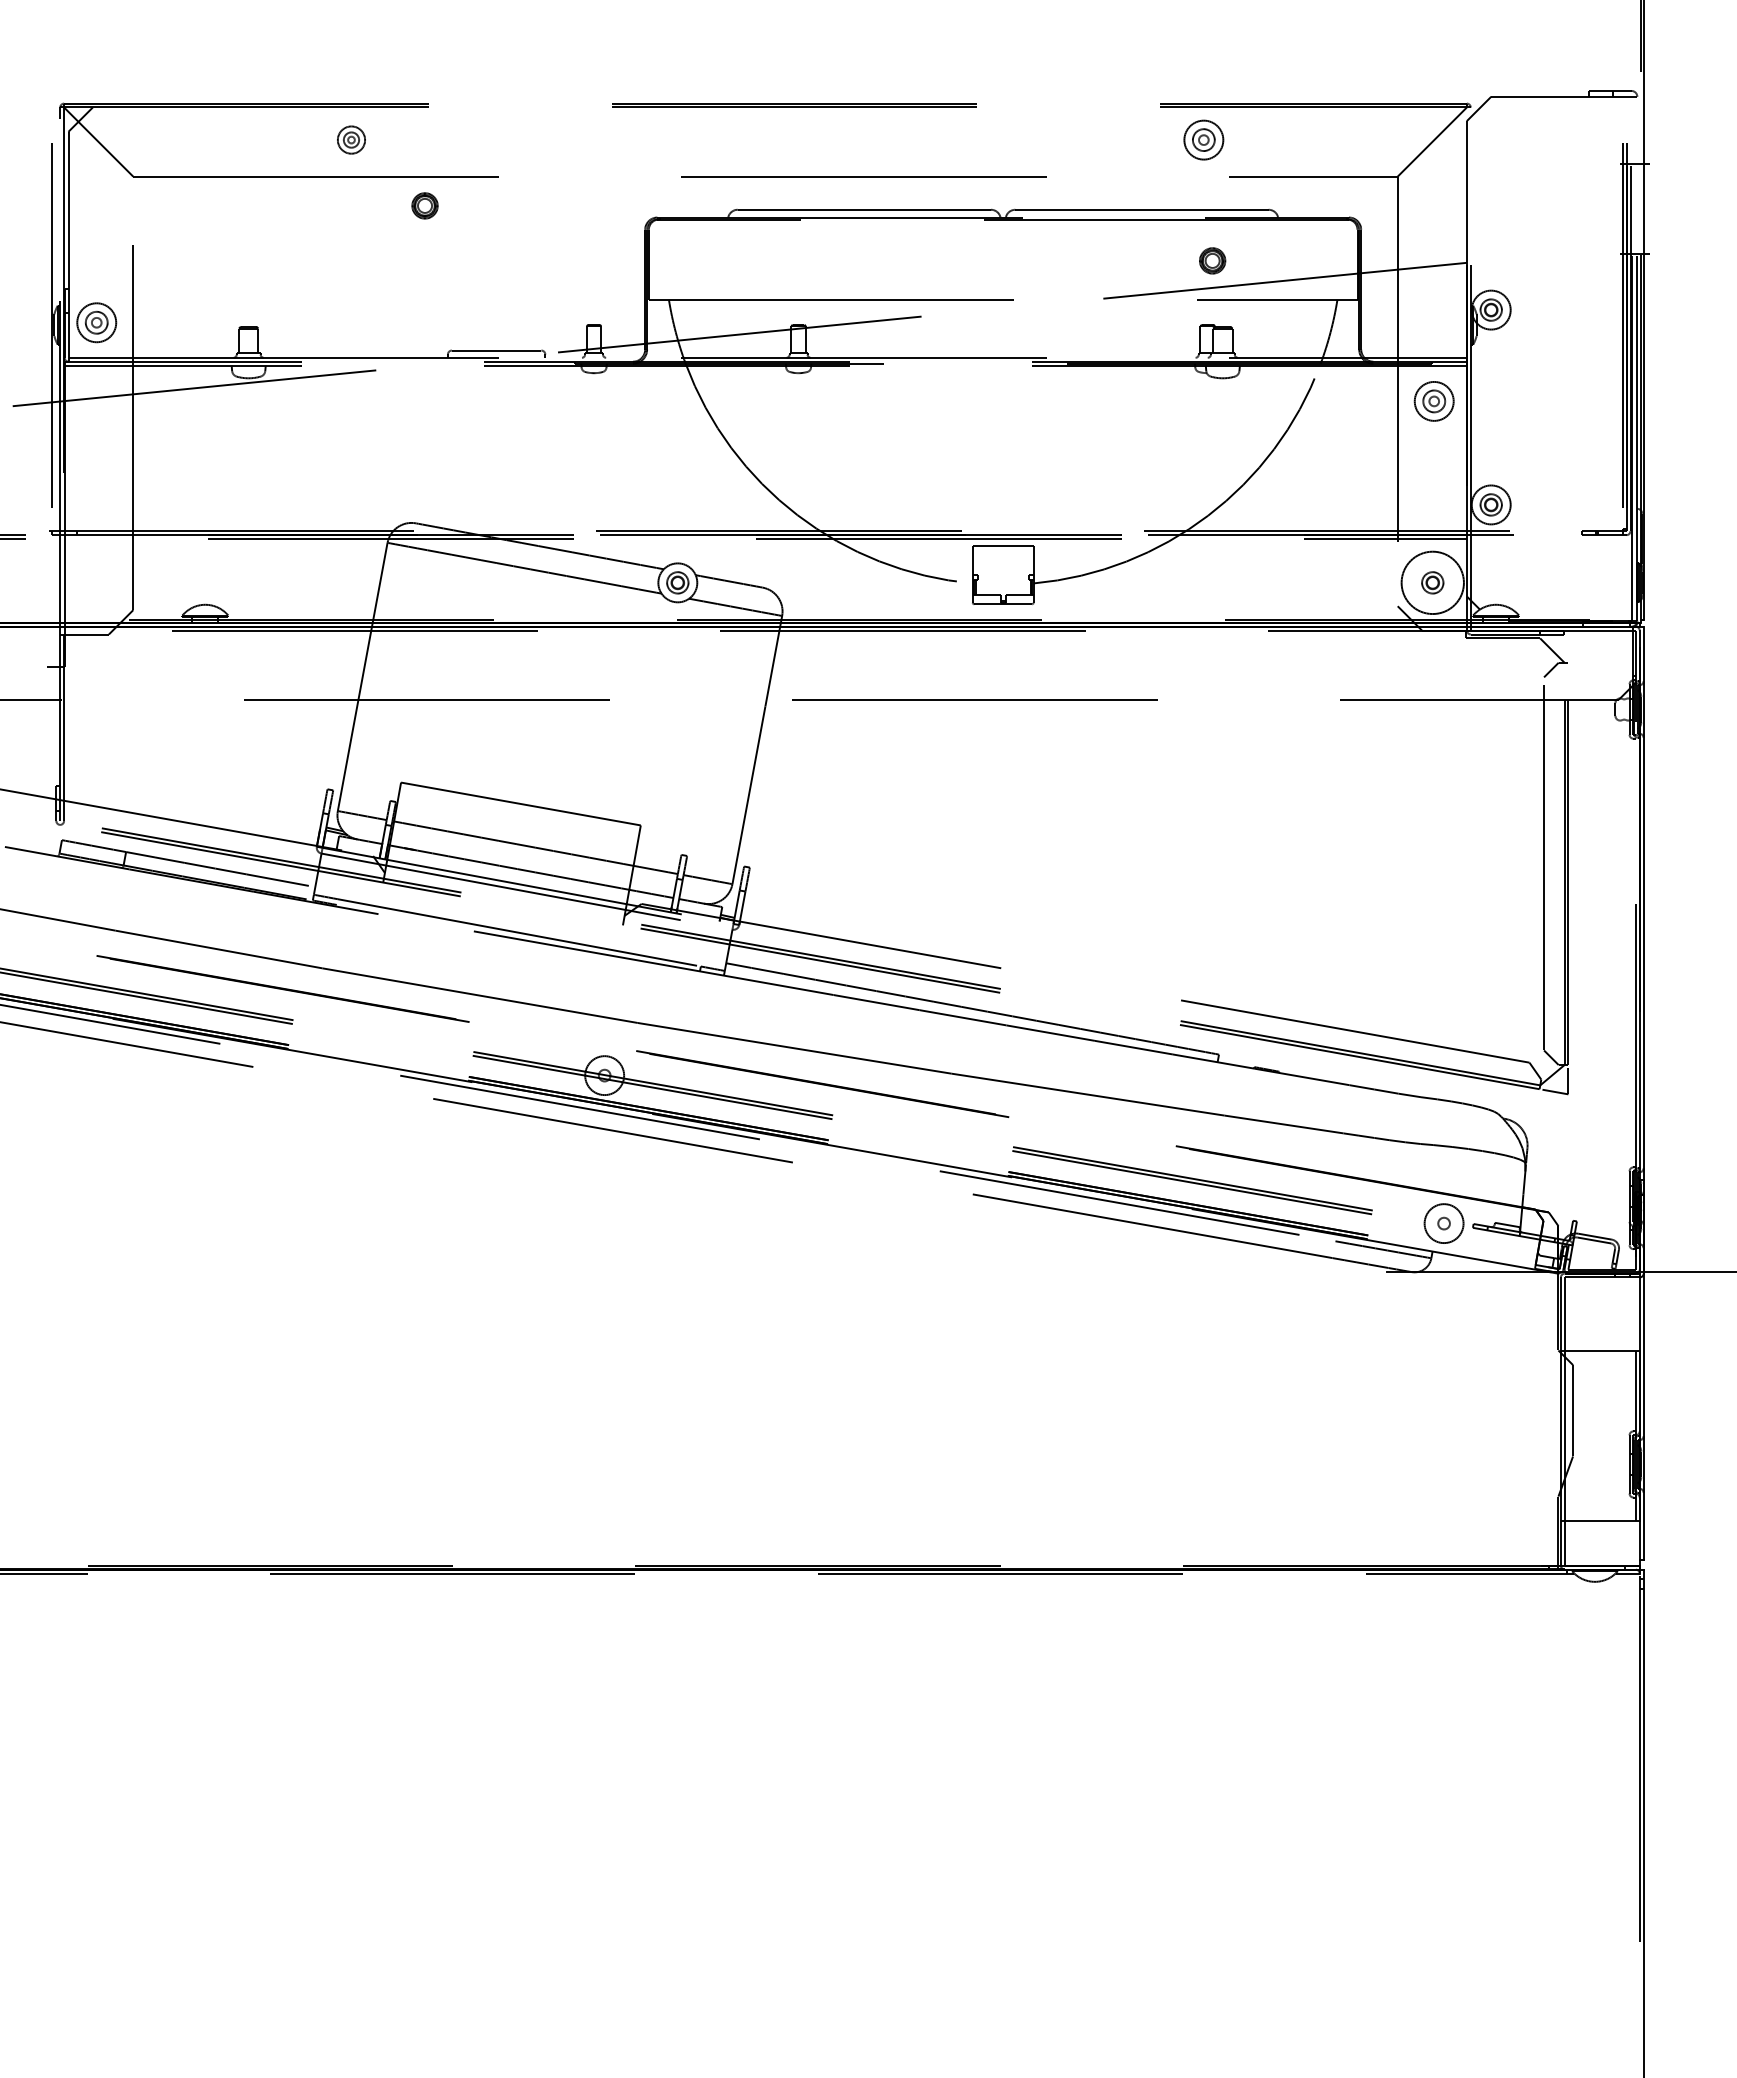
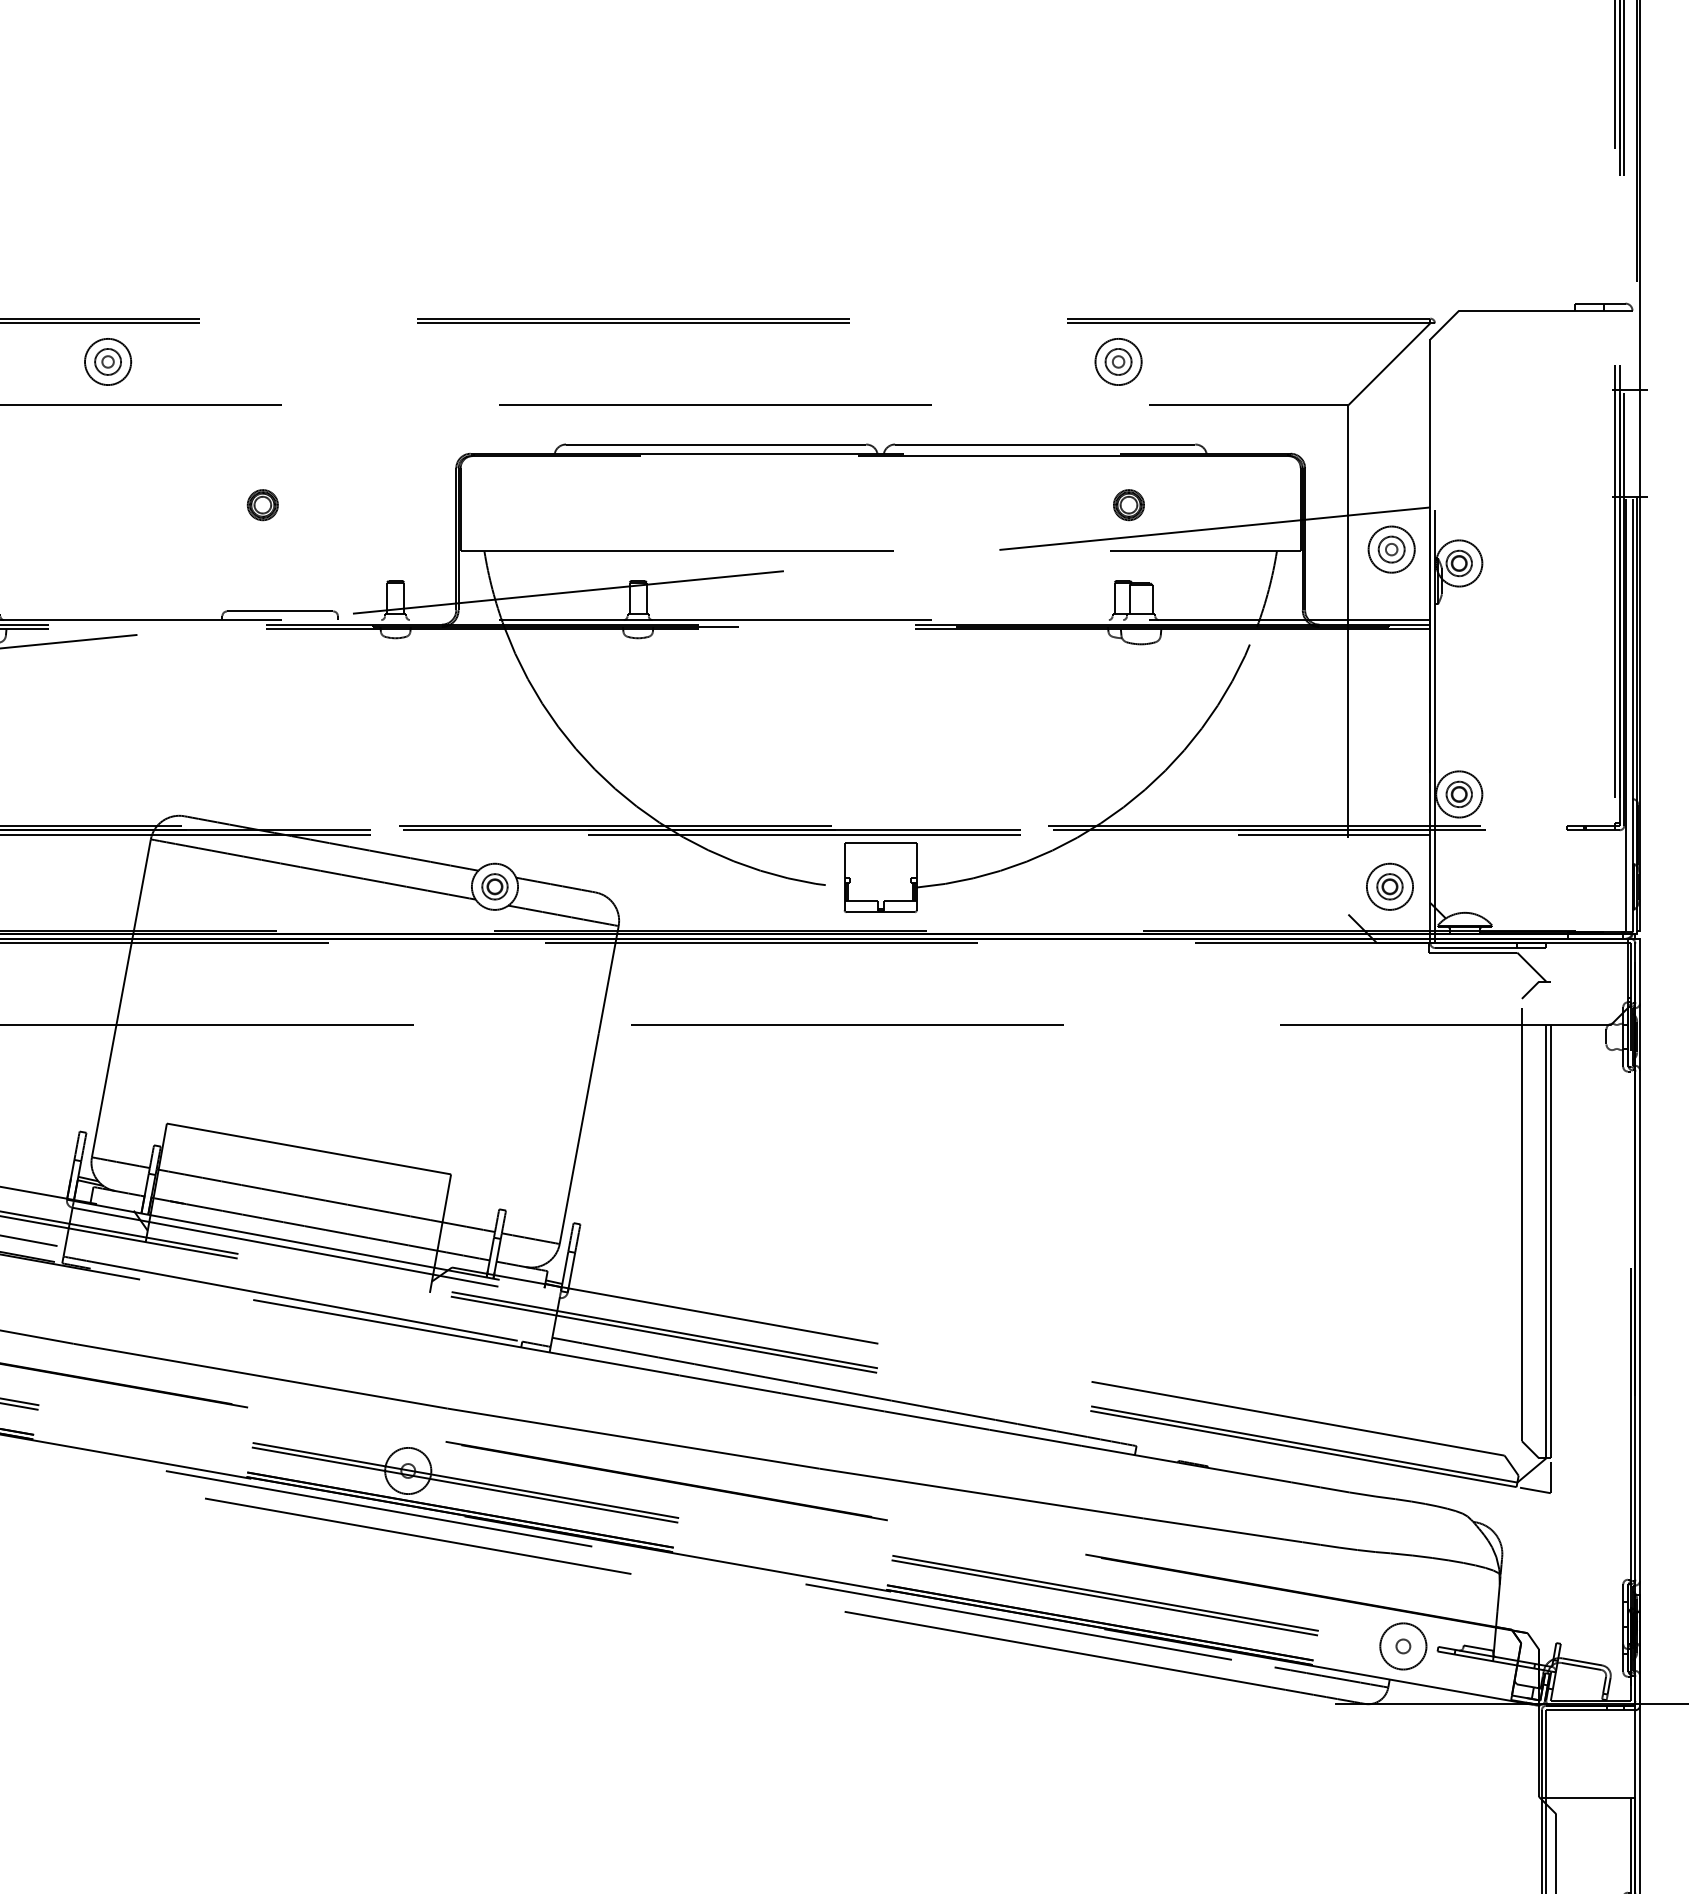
part: (351, 139) -> (108, 361), size x1.43
part: (424, 205) -> (262, 504), moved
part: (1433, 401) -> (1390, 549), moved
circle: (1432, 582) -> (1389, 886), size x0.62

